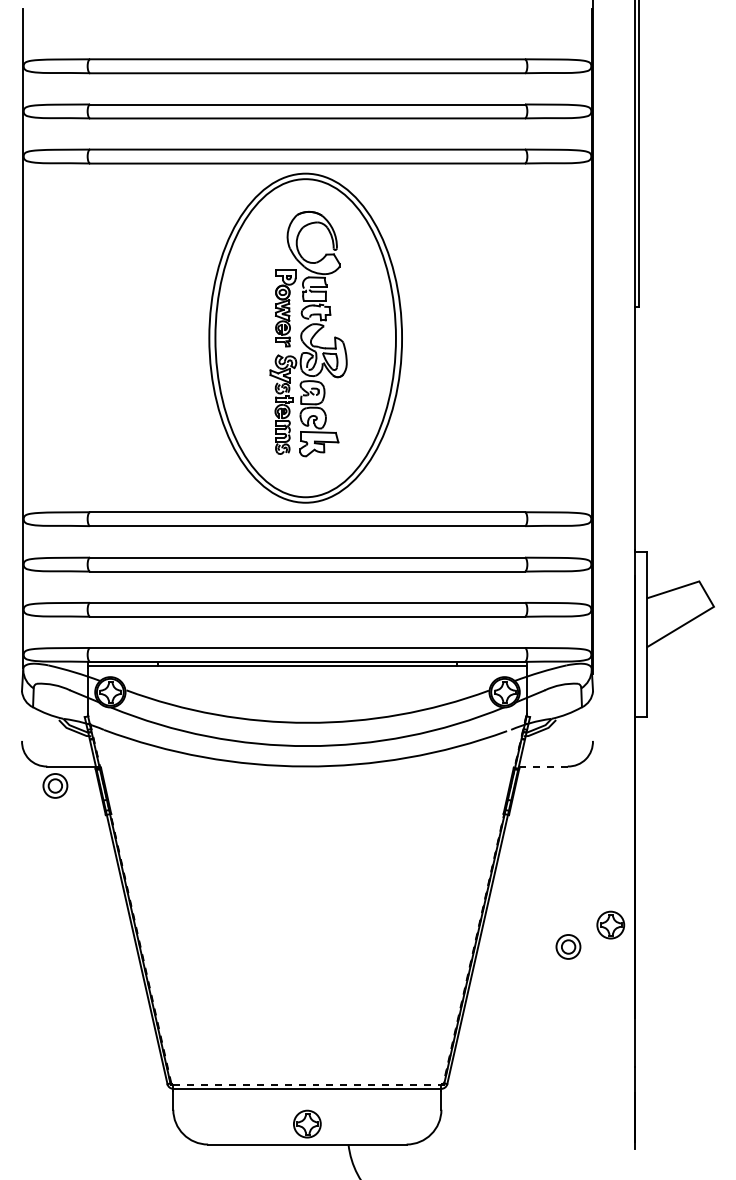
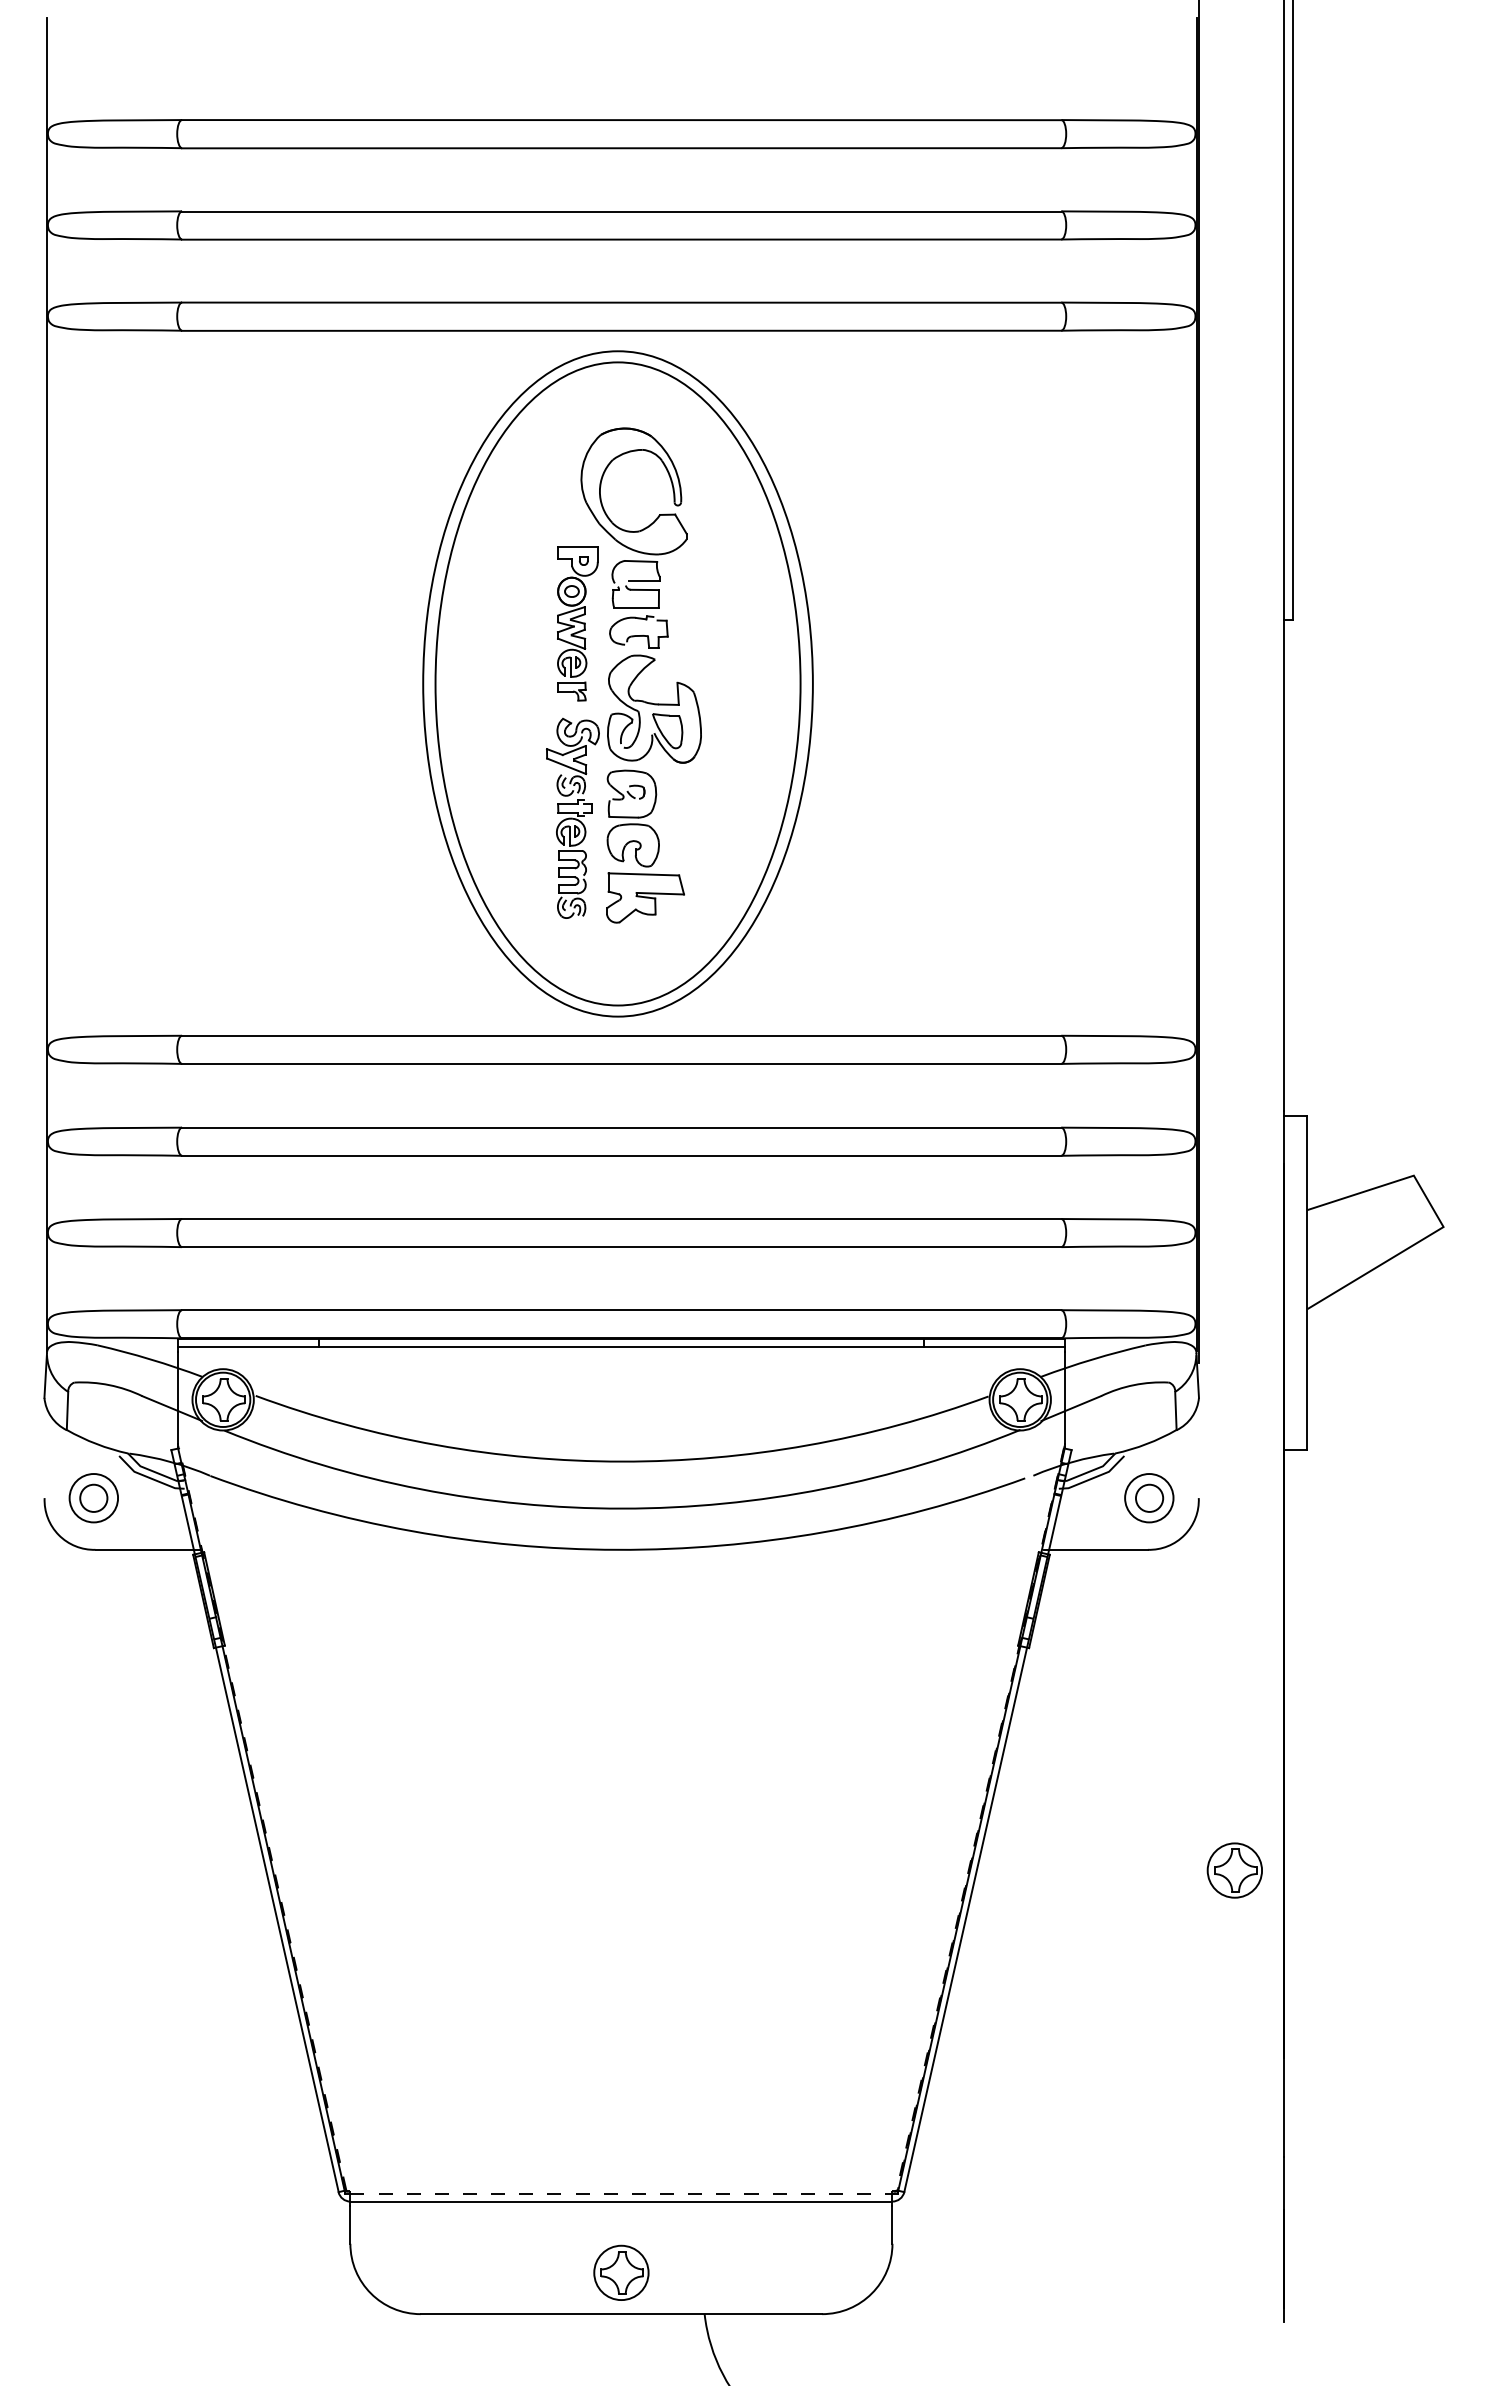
line: (541, 766) -> (1094, 1549), dashed -> solid
part: (55, 785) -> (93, 1497), moved
part: (568, 946) -> (1149, 1497), moved

